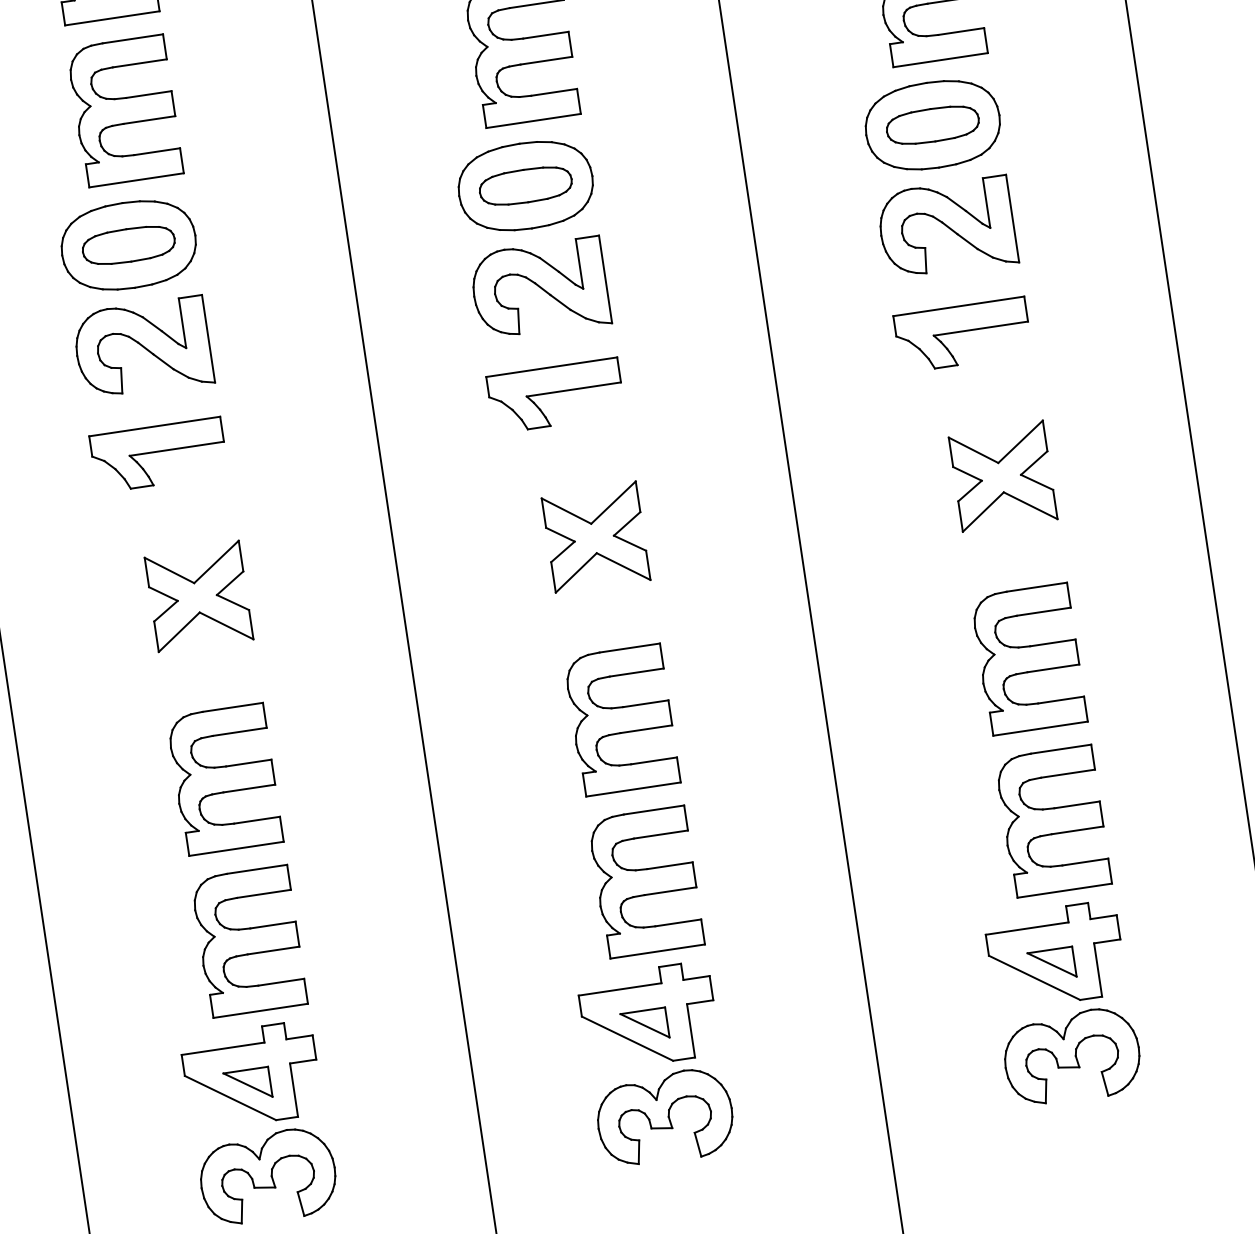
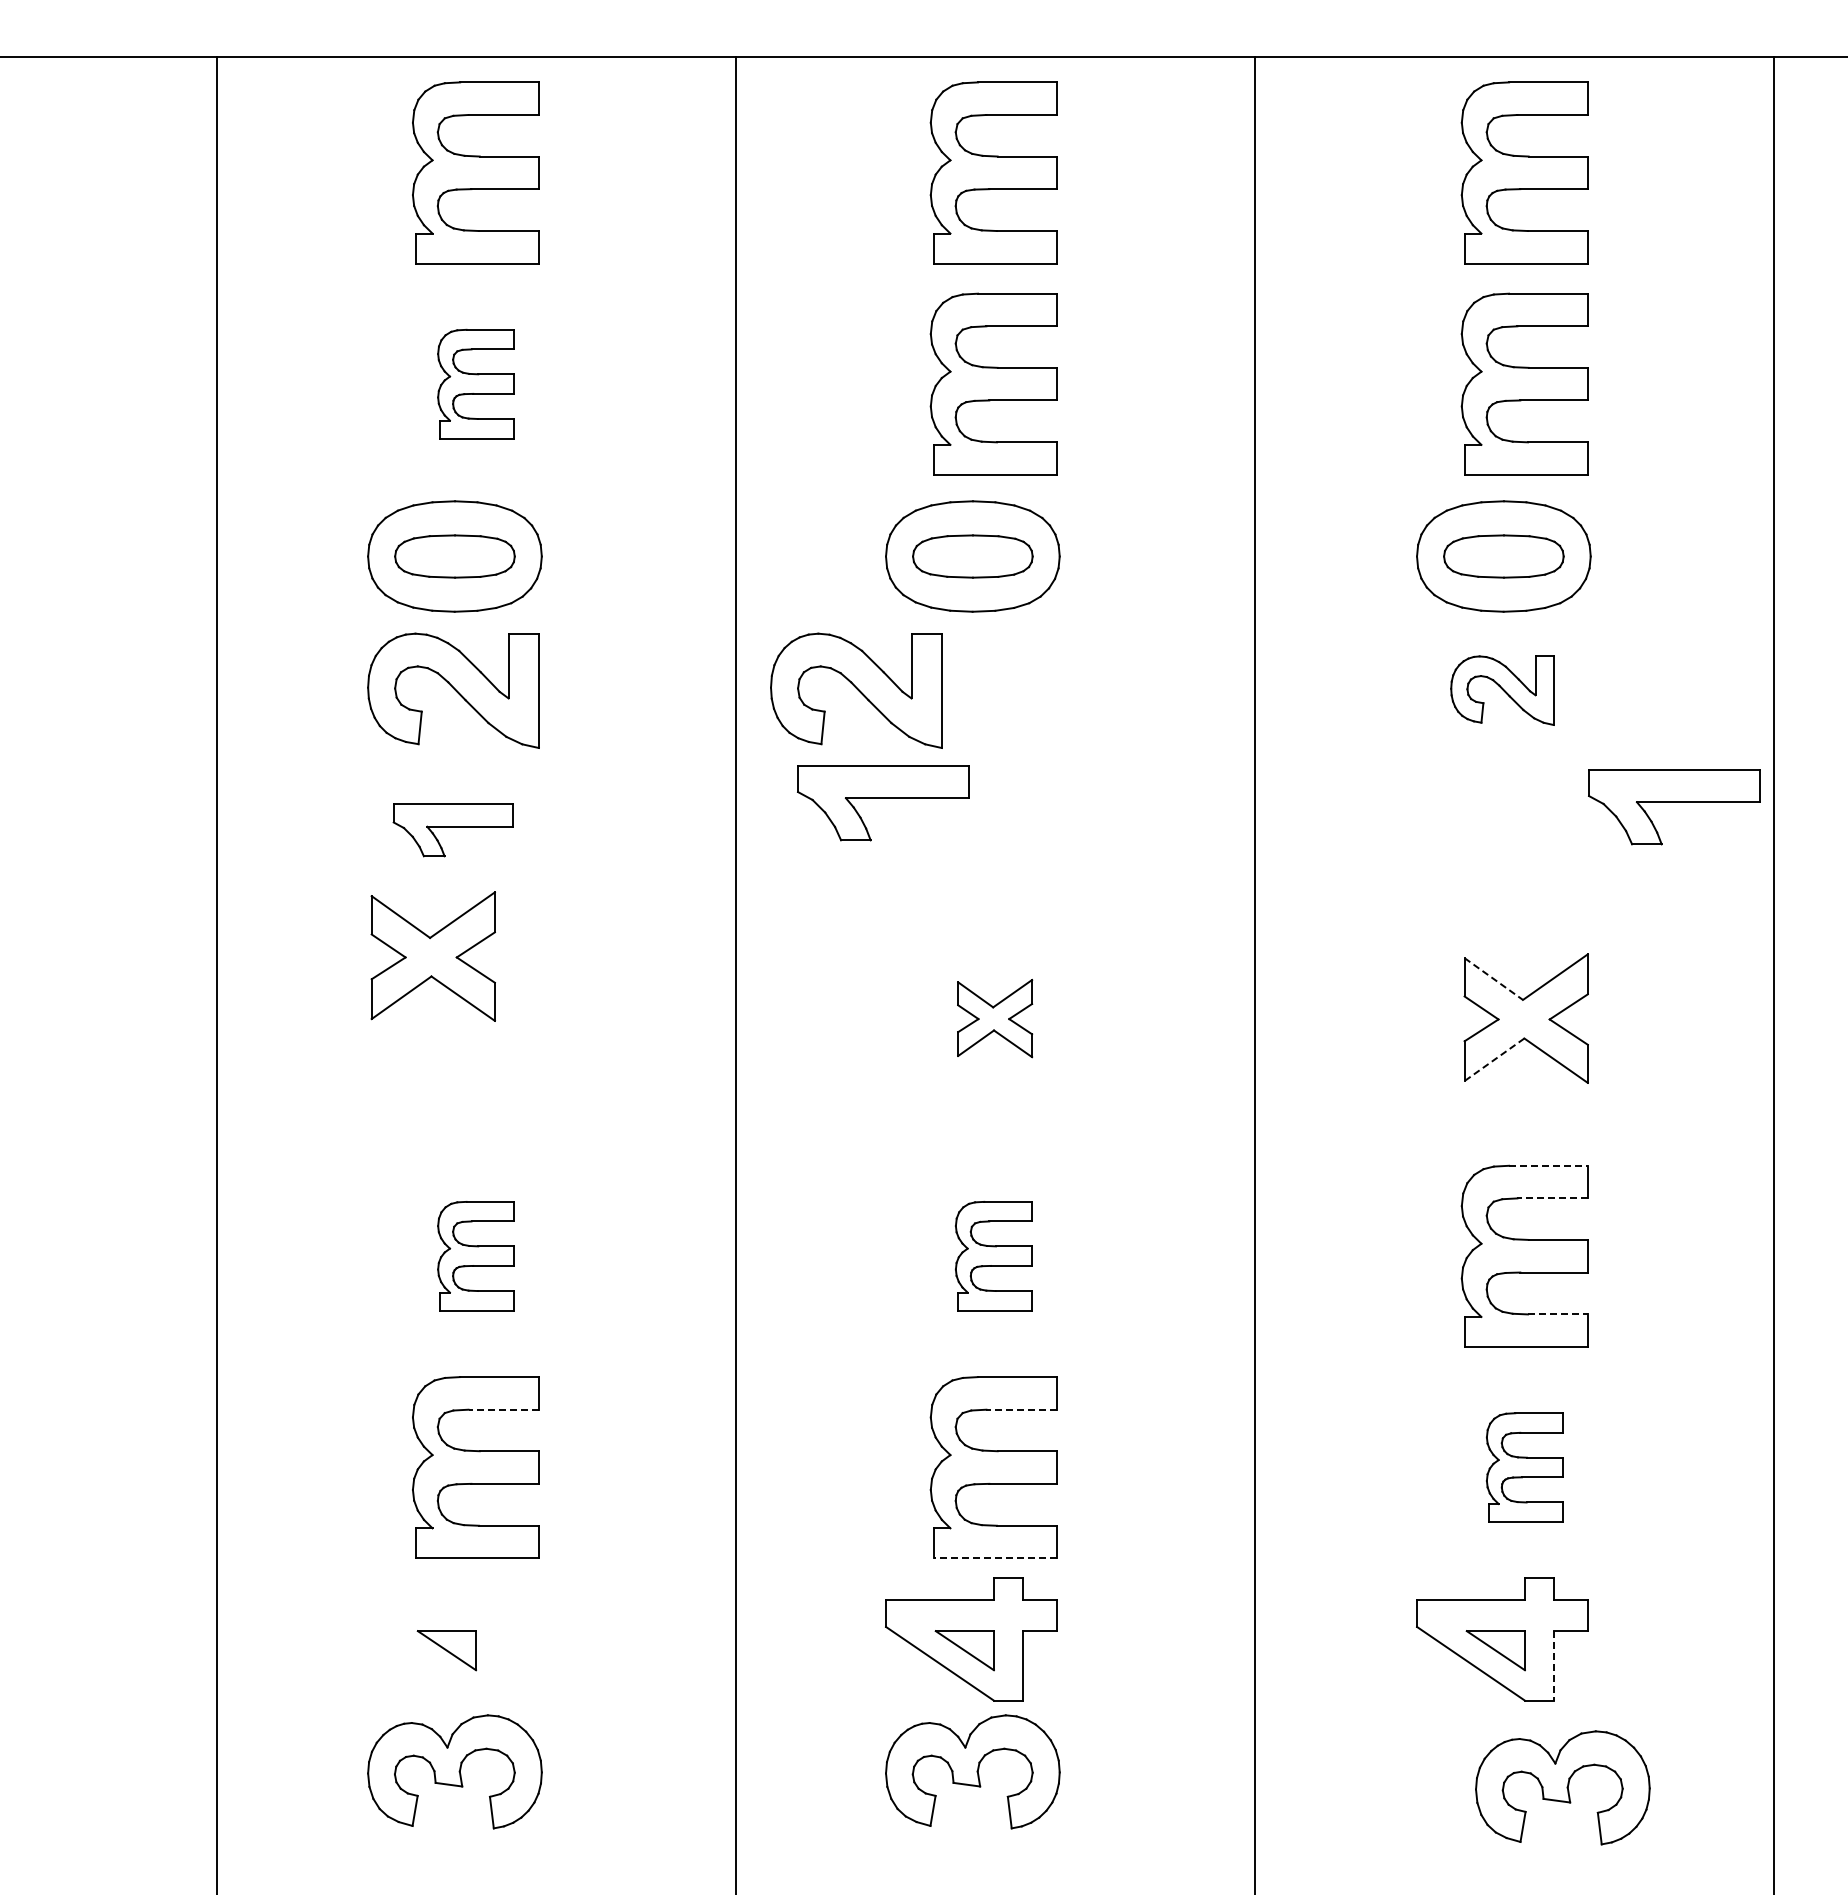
part: (124, 110) -> (475, 383), size x0.6
part: (947, 228) -> (1502, 690), size x0.6
part: (540, 288) -> (856, 690), moved
part: (963, 335) -> (1674, 807), moved
part: (556, 396) -> (883, 803), moved
line: (973, 450) -> (1493, 979), solid -> dashed
part: (159, 455) -> (453, 830), size x0.7
line: (983, 511) -> (1494, 1059), solid -> dashed
part: (595, 537) -> (994, 1018), size x0.6
line: (1036, 586) -> (1548, 1165), solid -> dashed
part: (198, 597) -> (432, 956), moved
line: (1043, 611) -> (1552, 1198), solid -> dashed
line: (1060, 700) -> (1557, 1314), solid -> dashed
part: (621, 719) -> (993, 1255), size x0.6
part: (224, 778) -> (475, 1255), size x0.6
part: (1053, 821) -> (1524, 1467), size x0.6
line: (660, 834) -> (1021, 1409), solid -> dashed
line: (263, 893) -> (503, 1409), solid -> dashed
line: (657, 951) -> (995, 1558), solid -> dashed
line: (1097, 969) -> (1553, 1665), solid -> dashed
part: (1071, 1056) -> (1562, 1787), moved
part: (251, 1075) -> (453, 1639), removed

